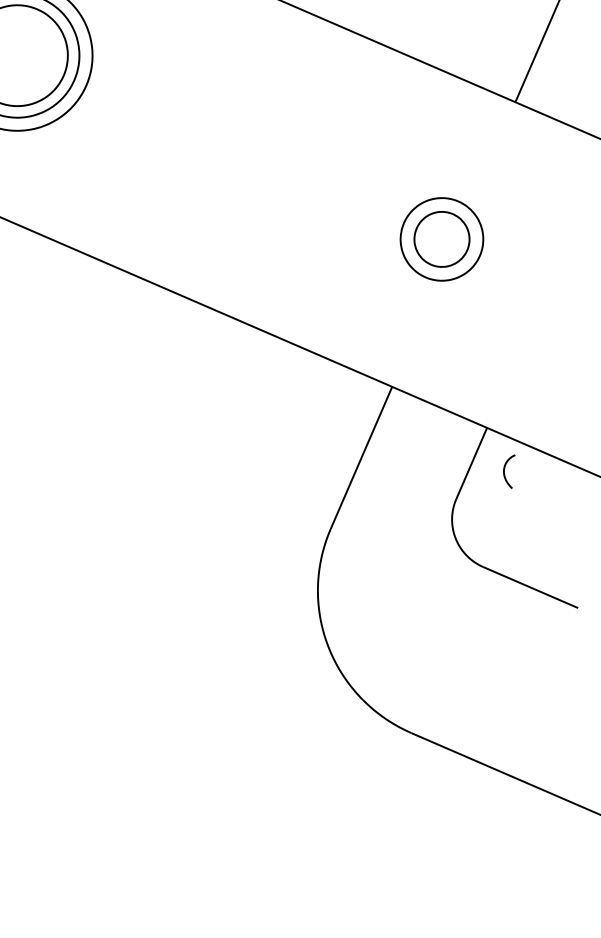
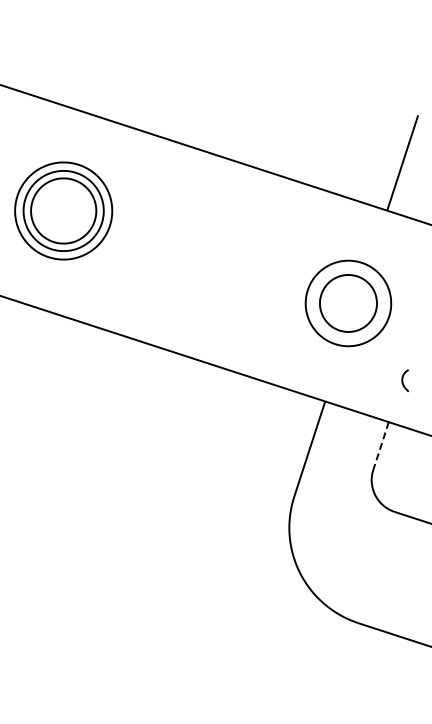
part: (440, 239) -> (347, 303), size x1.6
line: (470, 464) -> (380, 446), solid -> dashed
curve: (505, 470) -> (403, 380), moved

